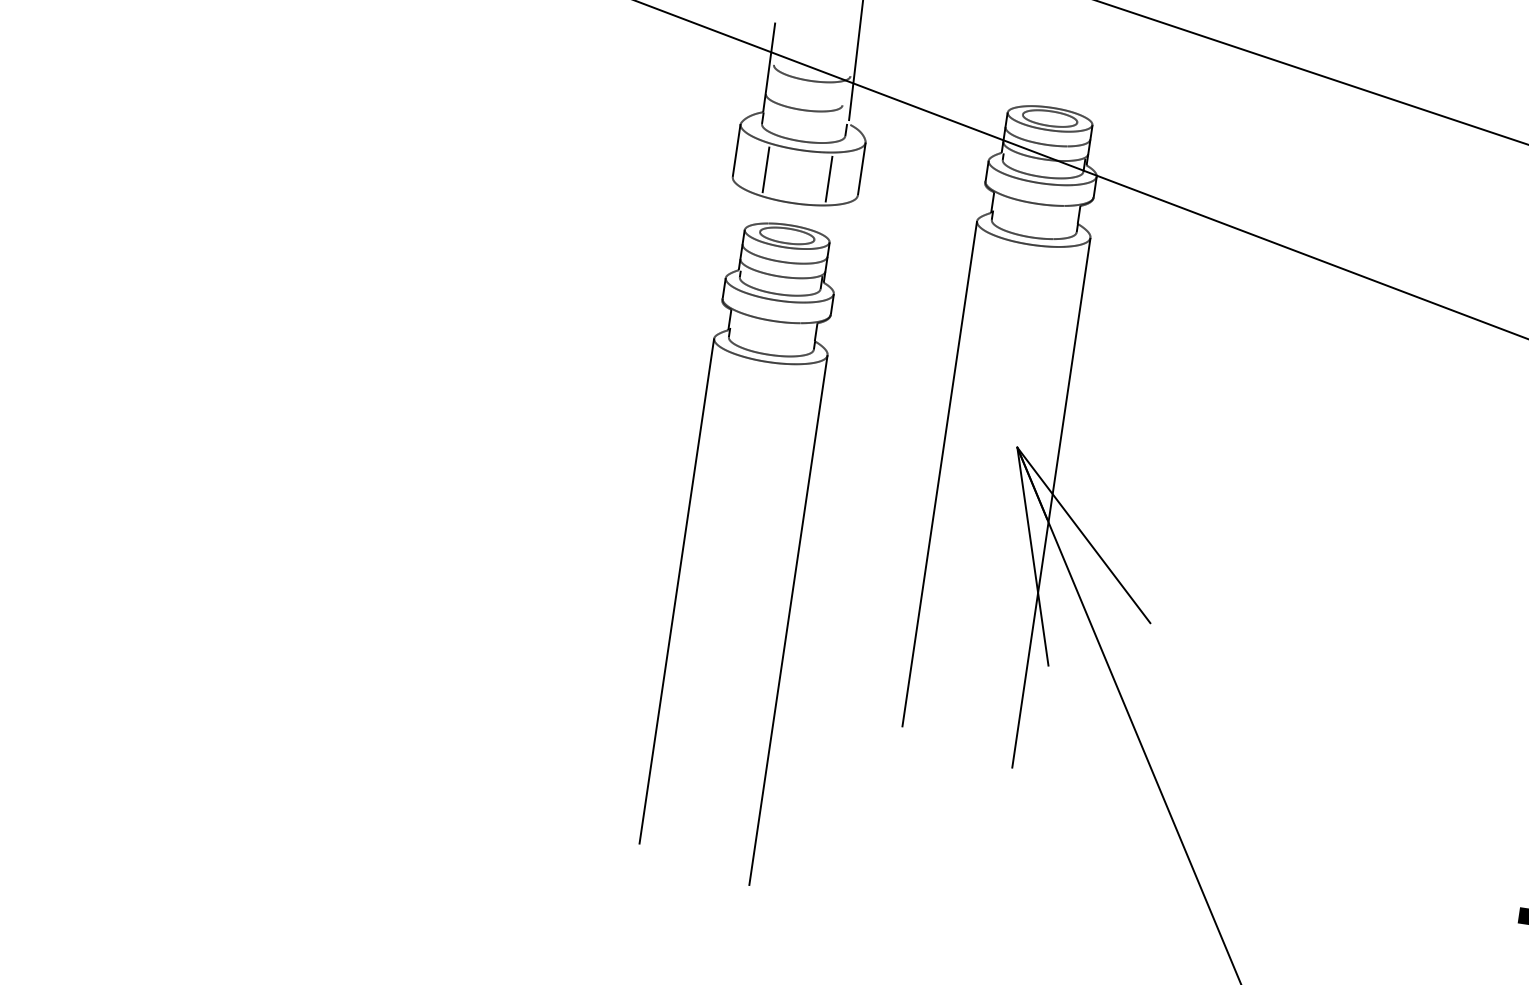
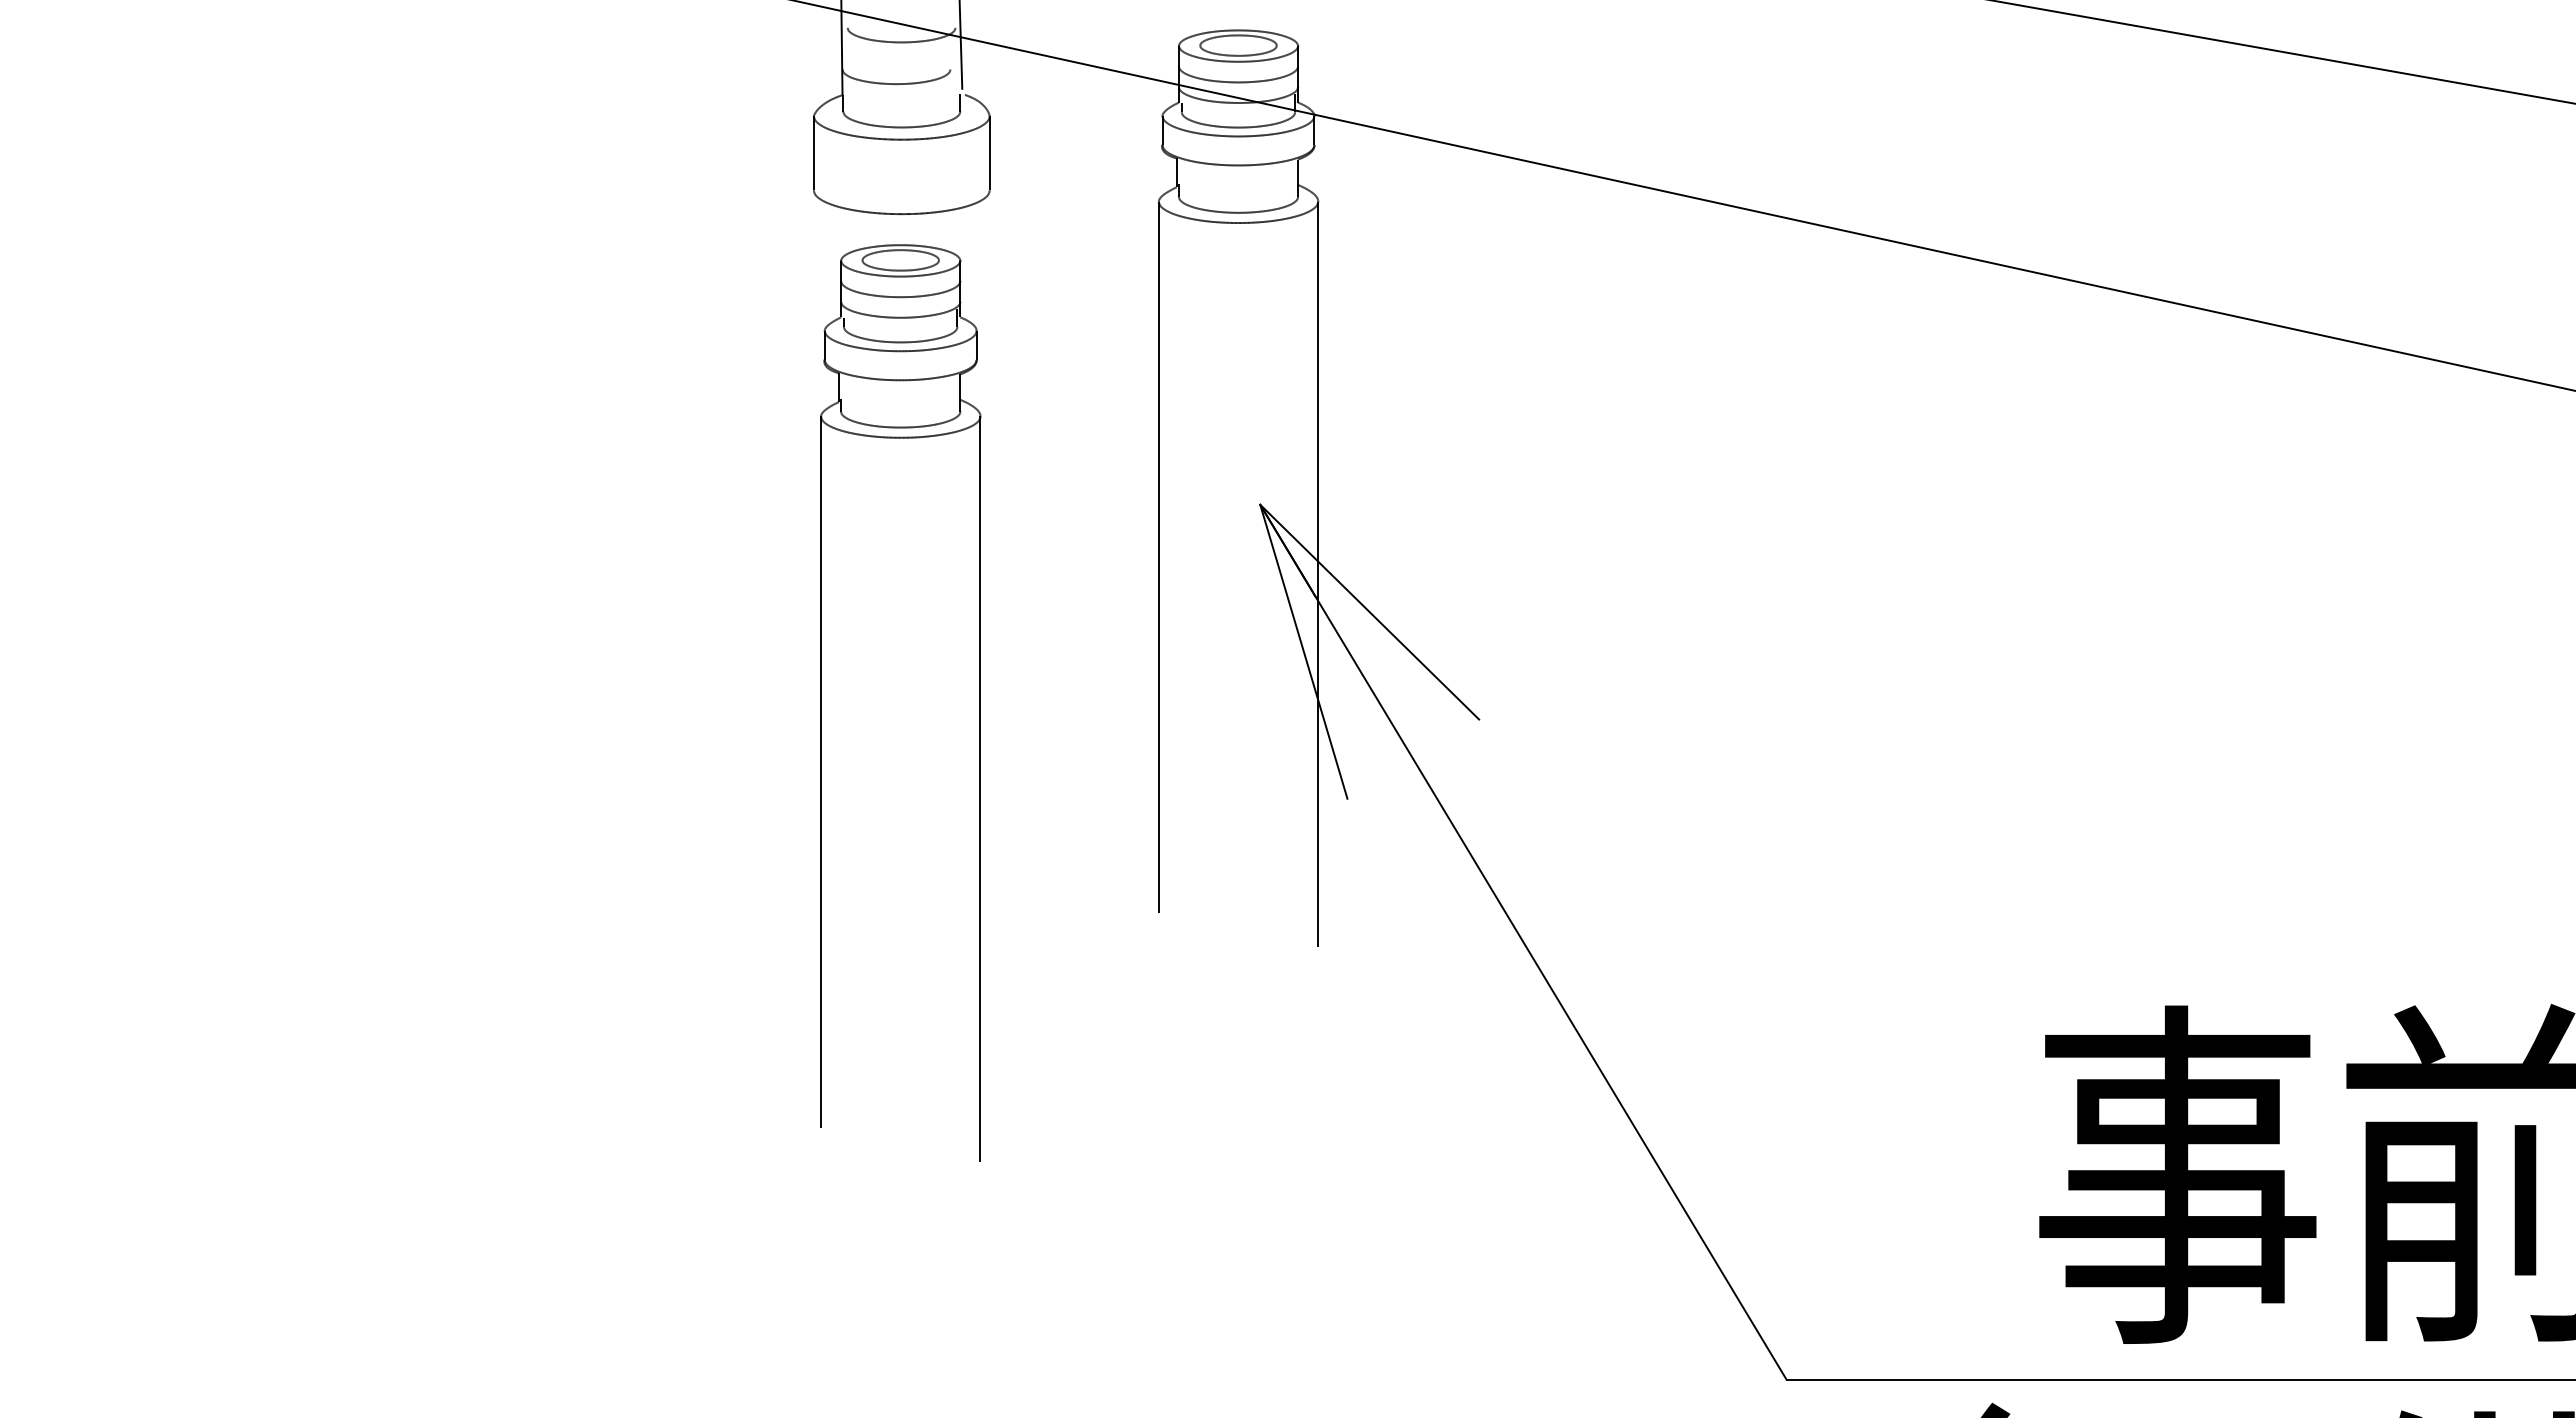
line: (766, 169) -> (858, 173), removed
line: (828, 178) -> (946, 173), removed

